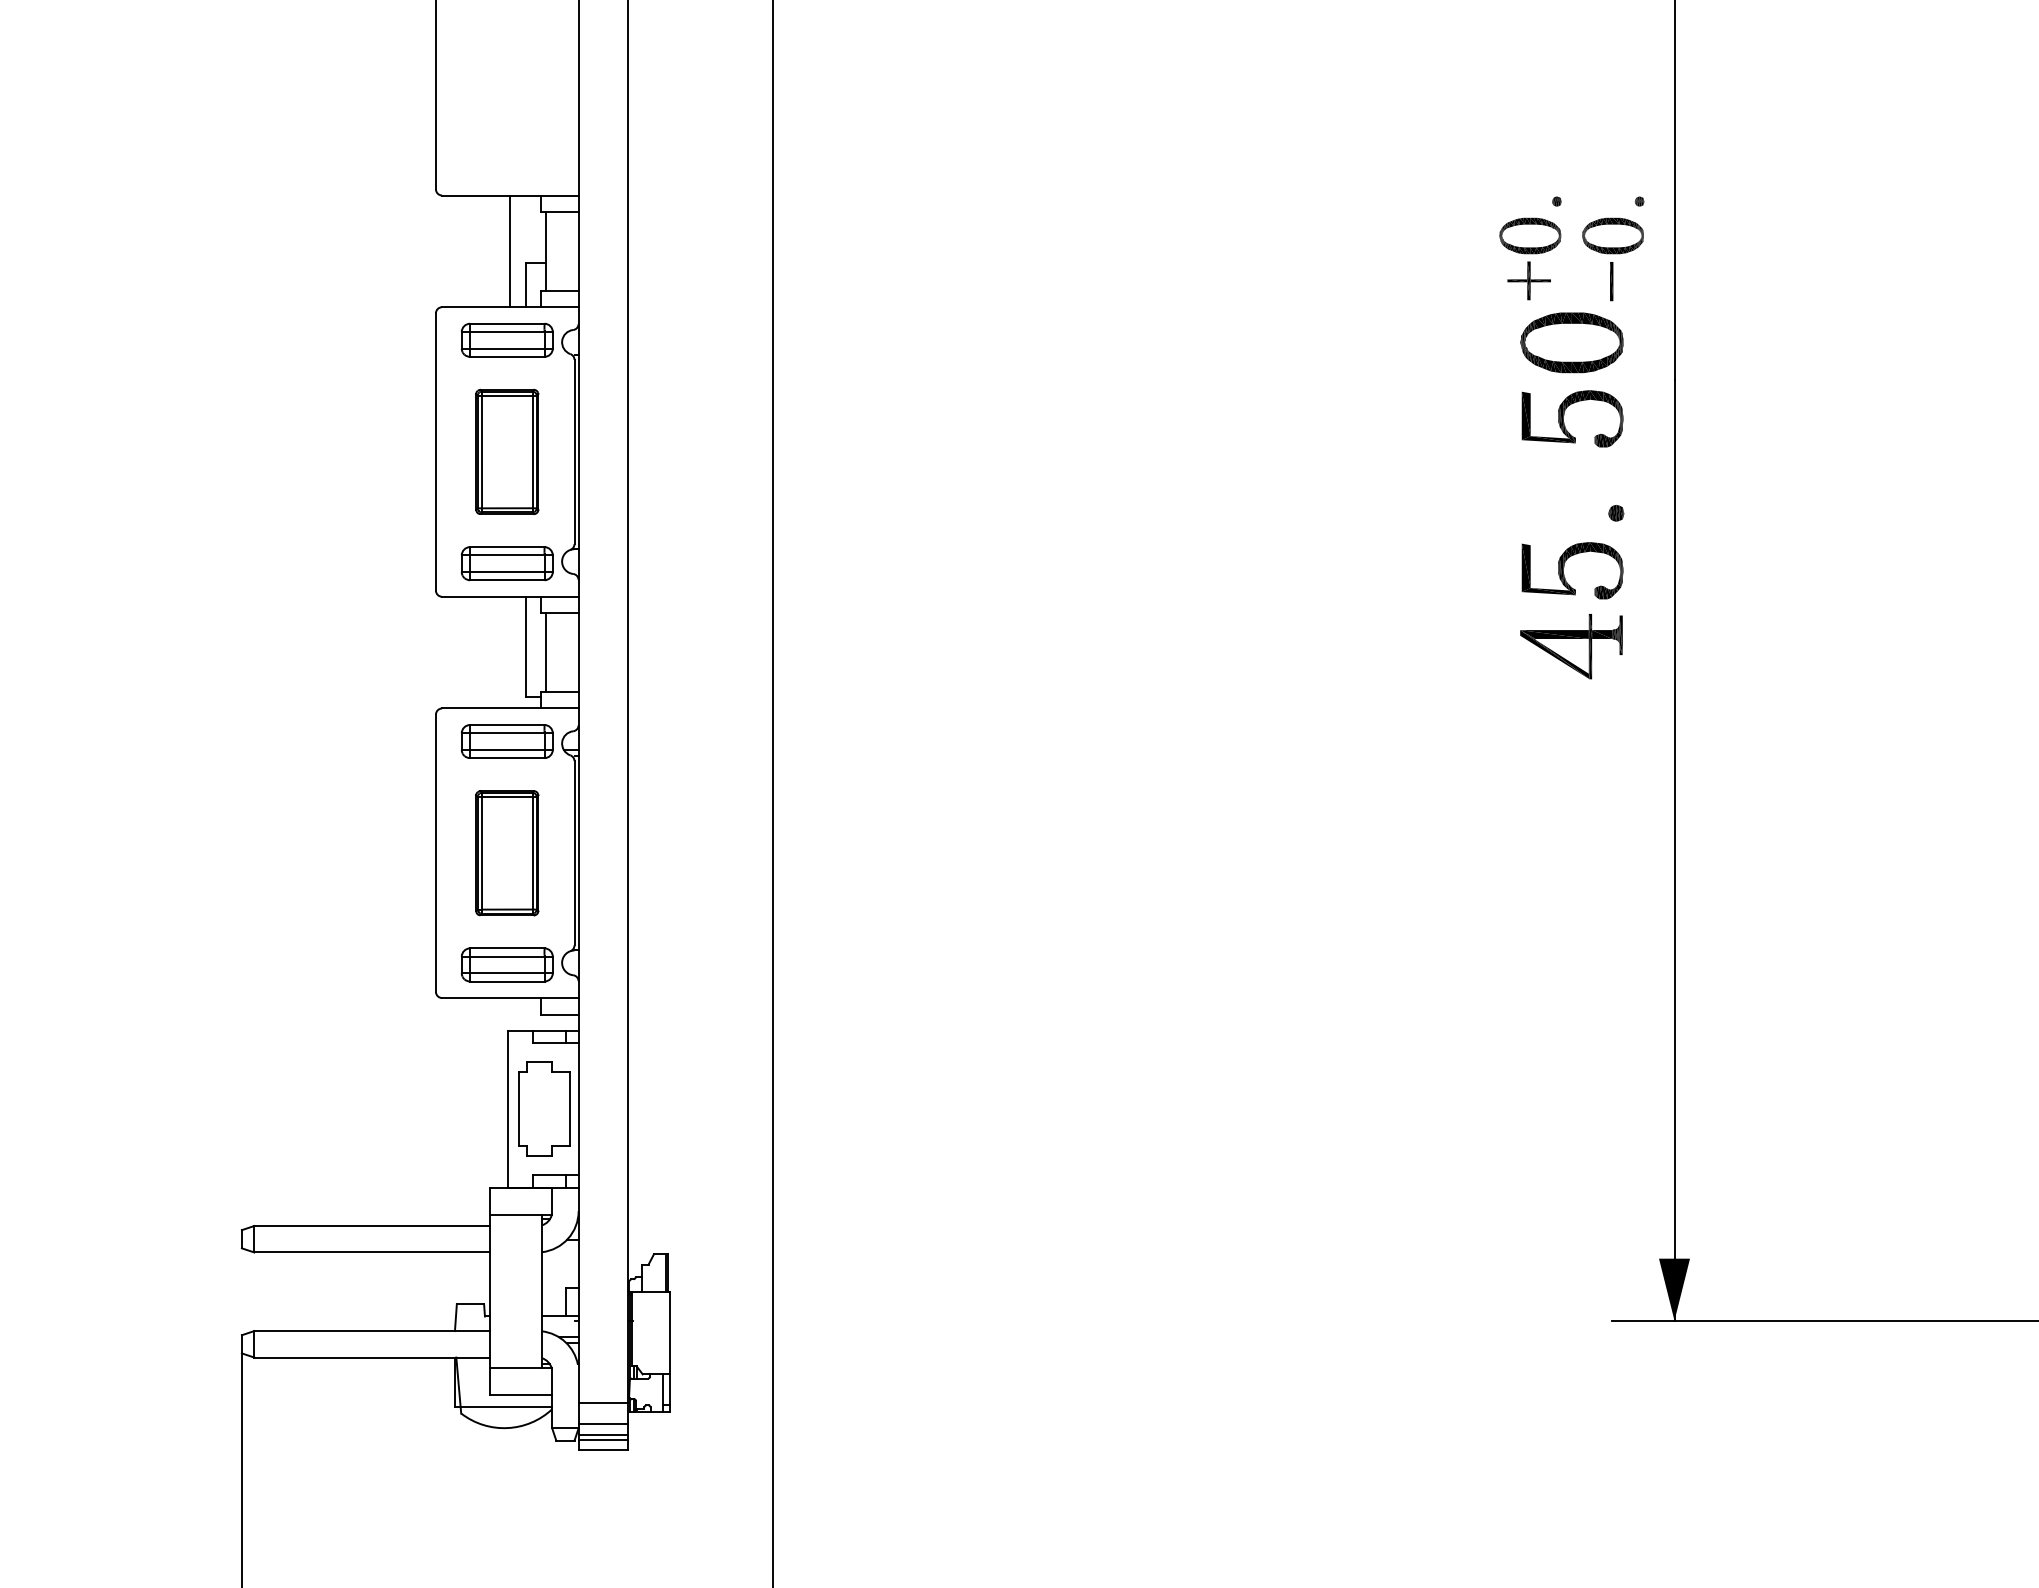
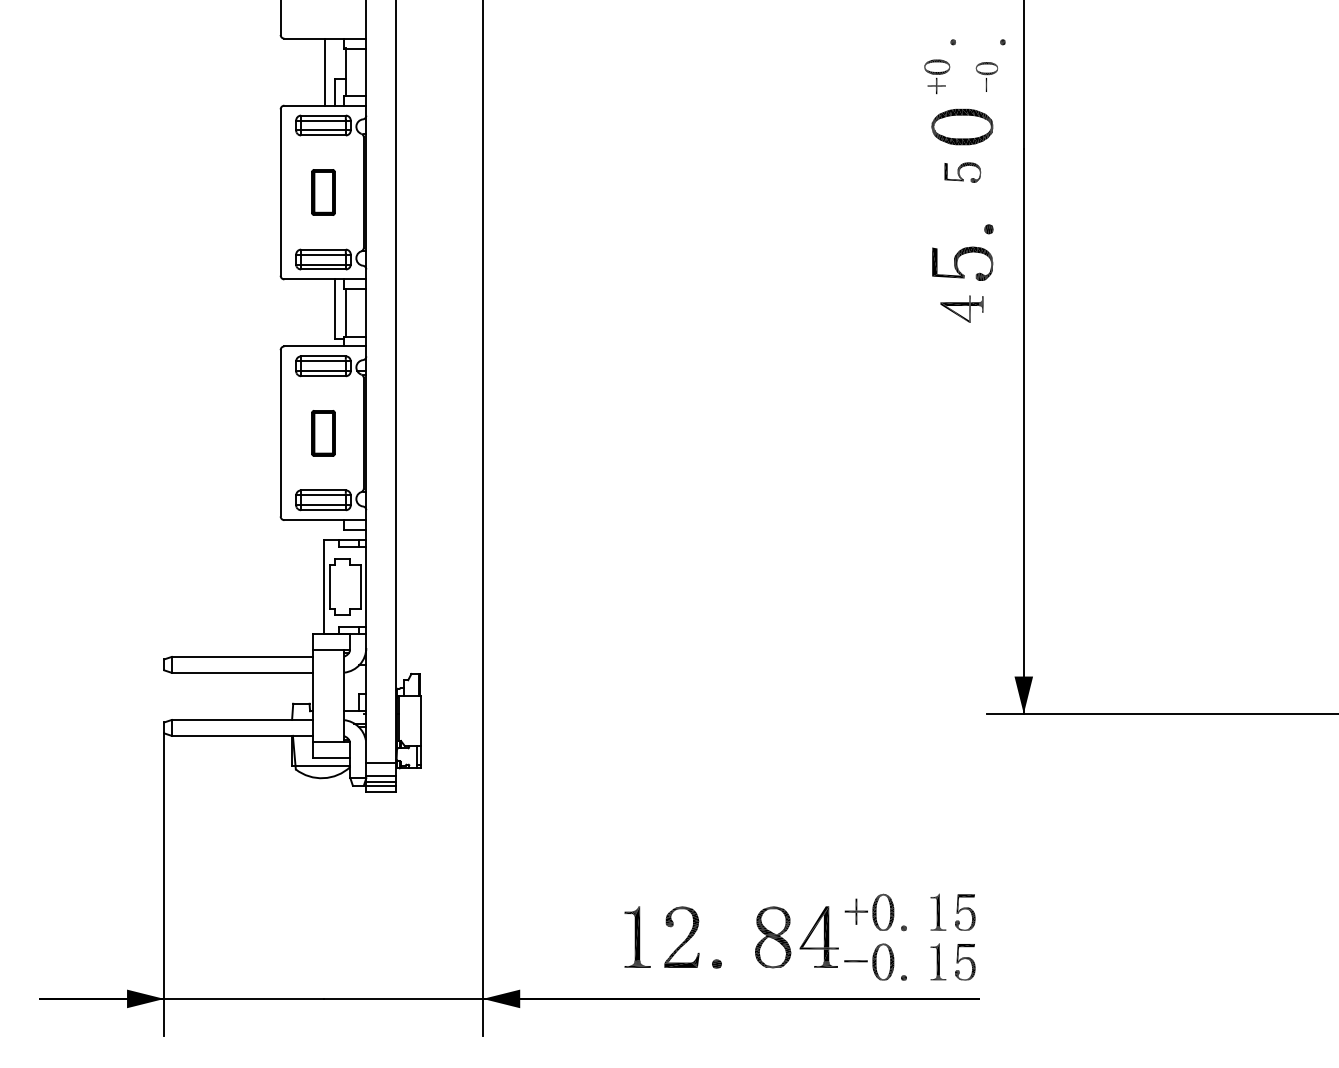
part: (1528, 258) -> (936, 76), size x0.7
part: (1612, 258) -> (986, 76), size x0.6
part: (1572, 418) -> (962, 172), size x0.6
part: (507, 451) -> (323, 192), size x0.6
part: (1570, 645) -> (961, 308), size x0.7
part: (507, 853) -> (323, 433), size x0.6

